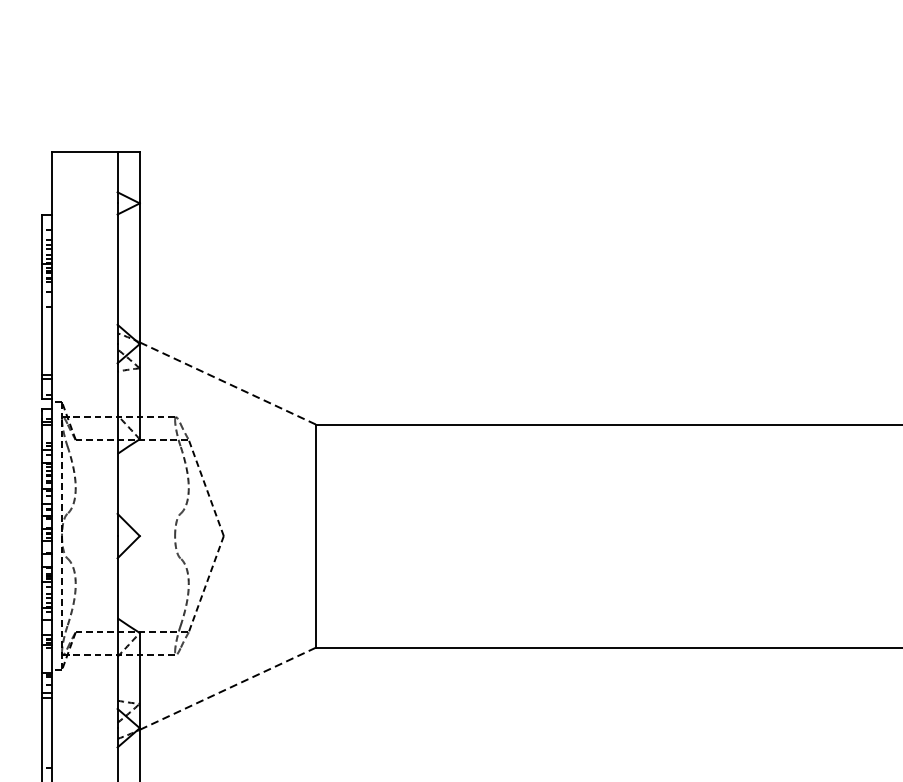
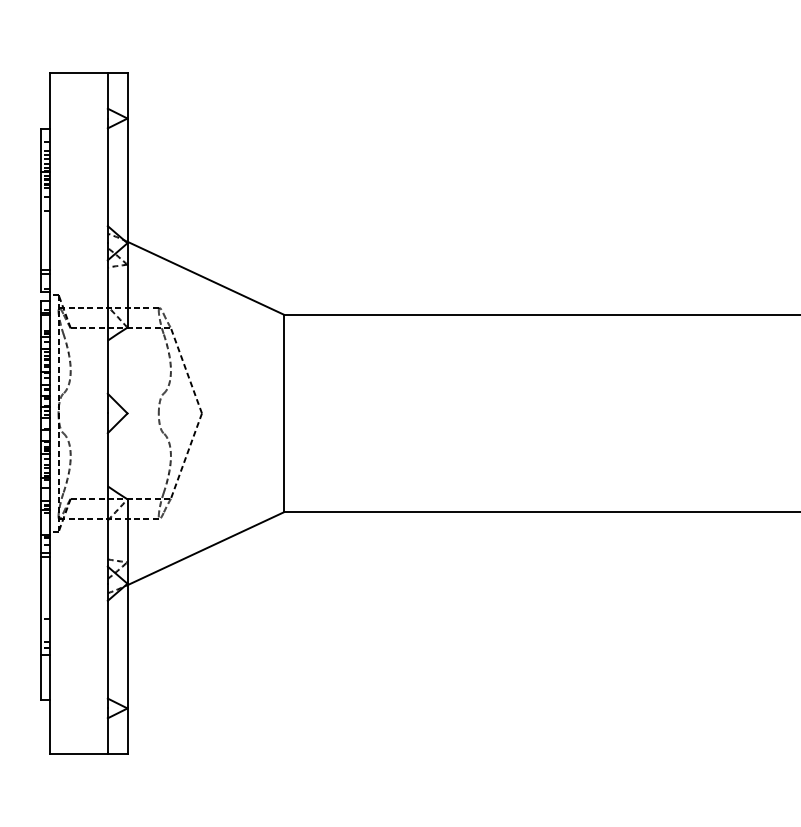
line: (227, 382) -> (205, 277), dashed -> solid
line: (227, 689) -> (205, 549), dashed -> solid

